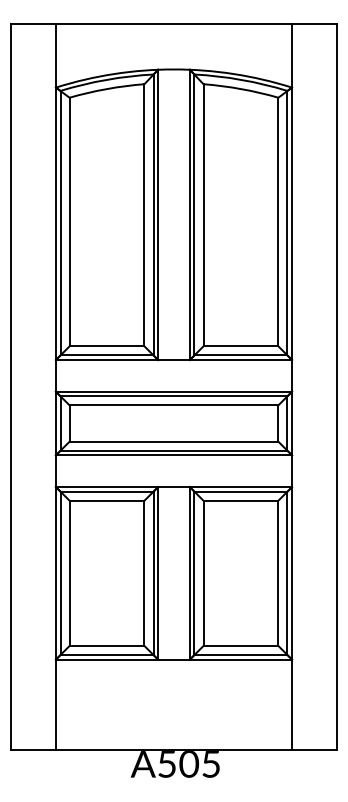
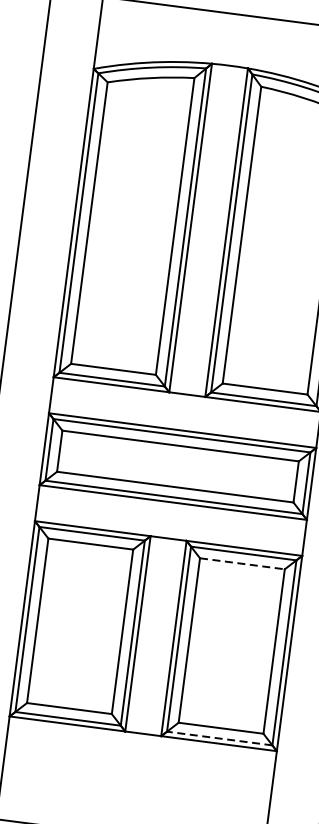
line: (241, 500) -> (243, 563), solid -> dashed
line: (240, 655) -> (219, 738), solid -> dashed

